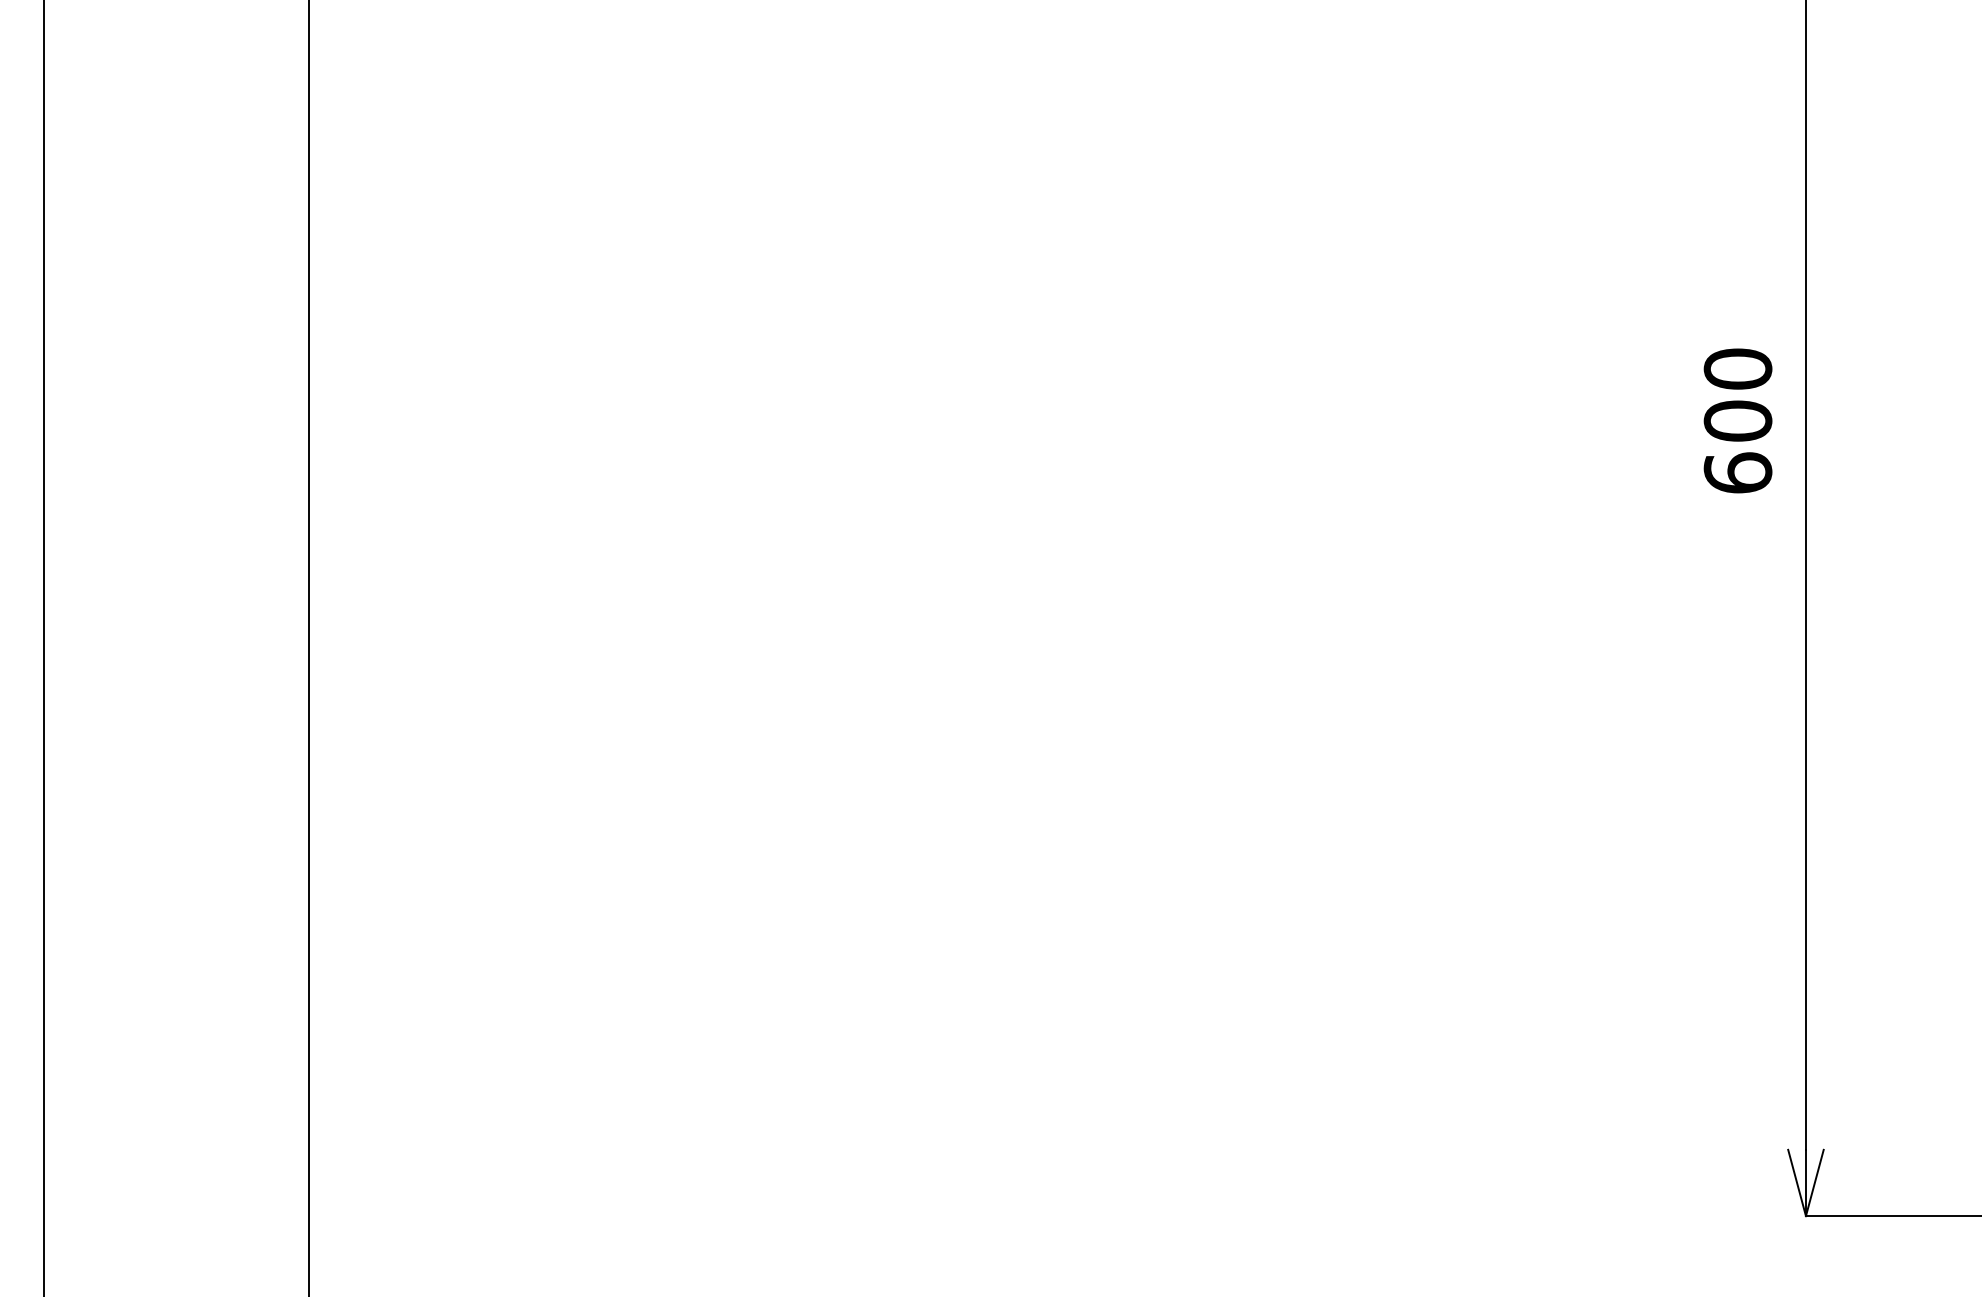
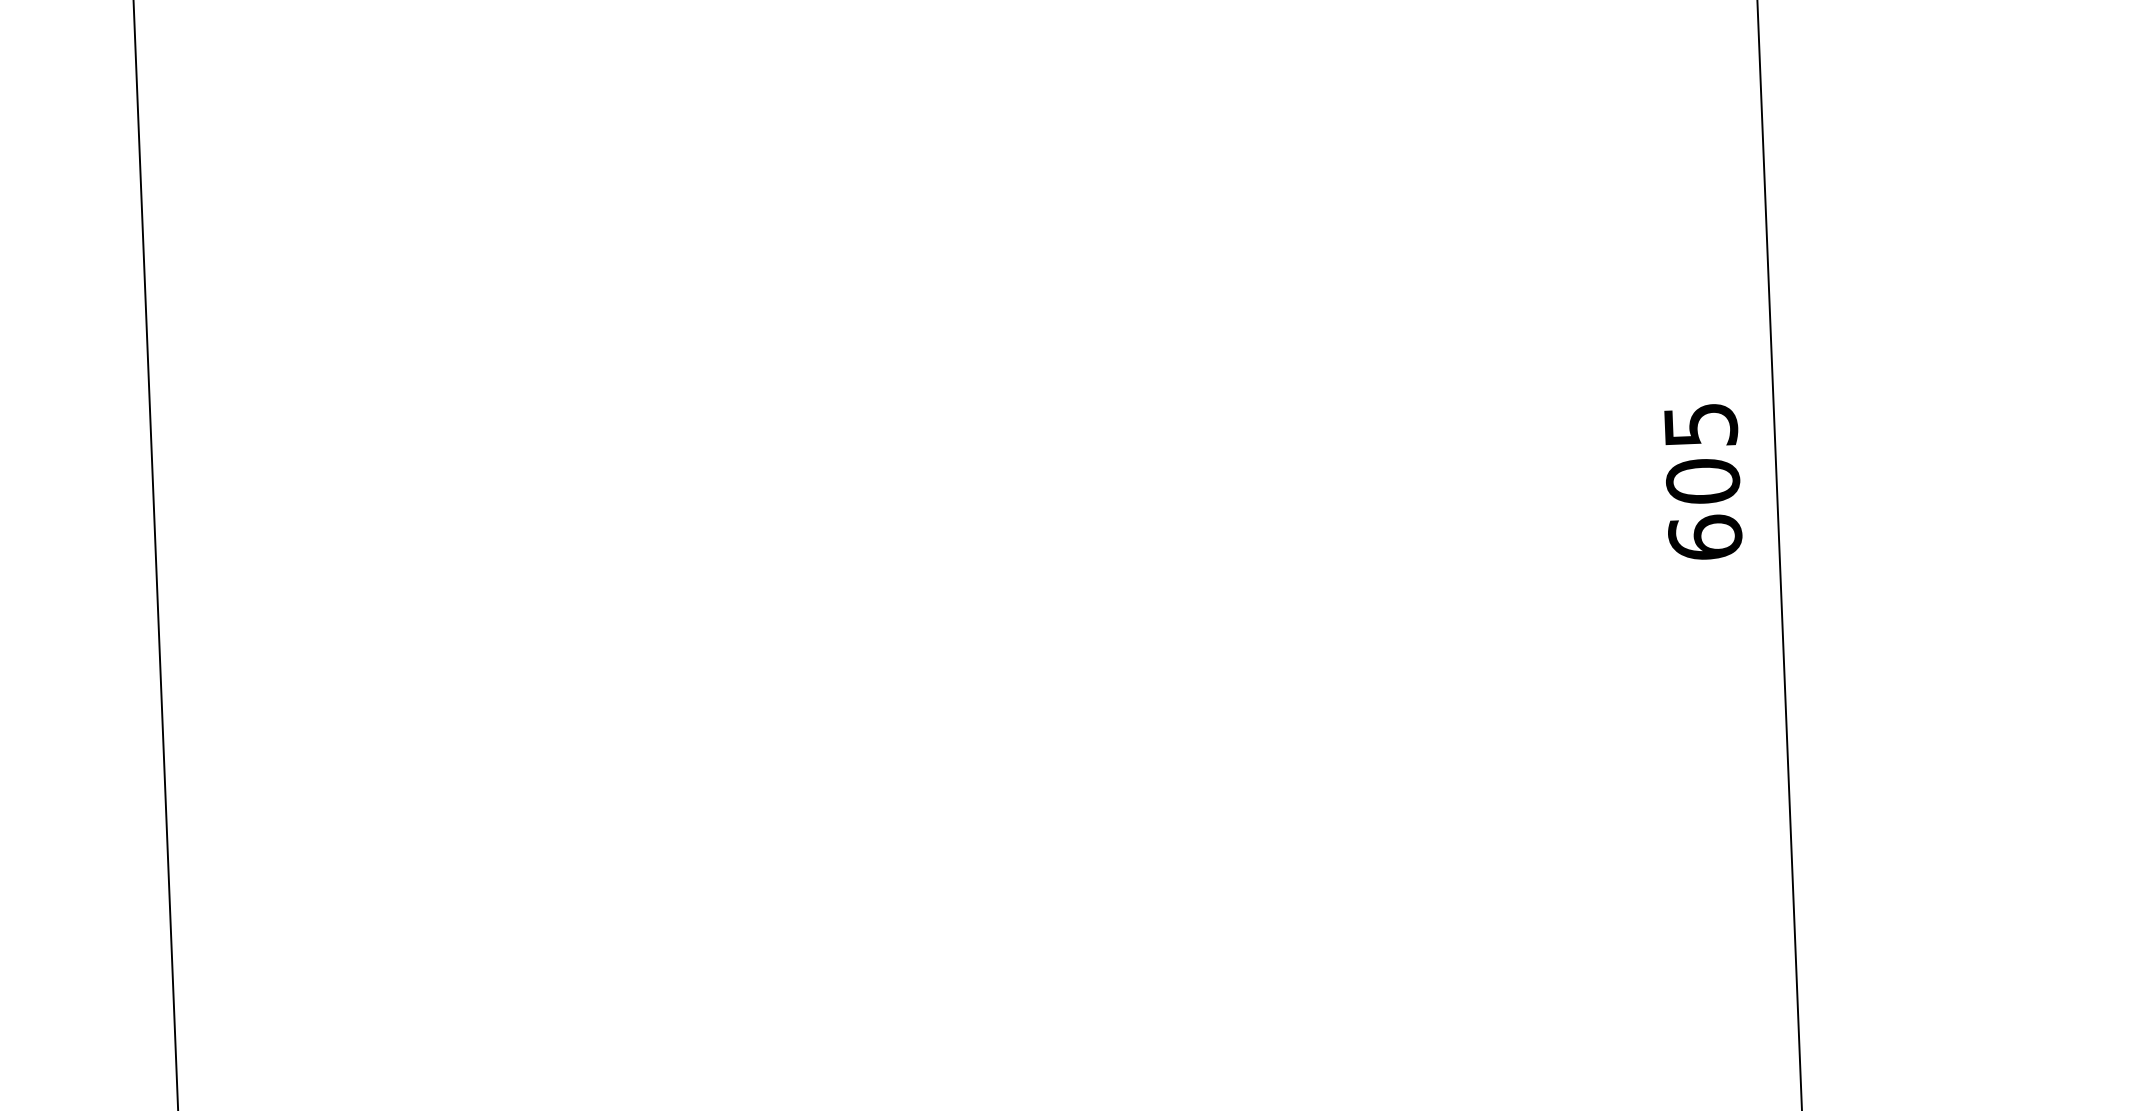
text: (1737, 368) -> (1700, 424), 600 -> 605

